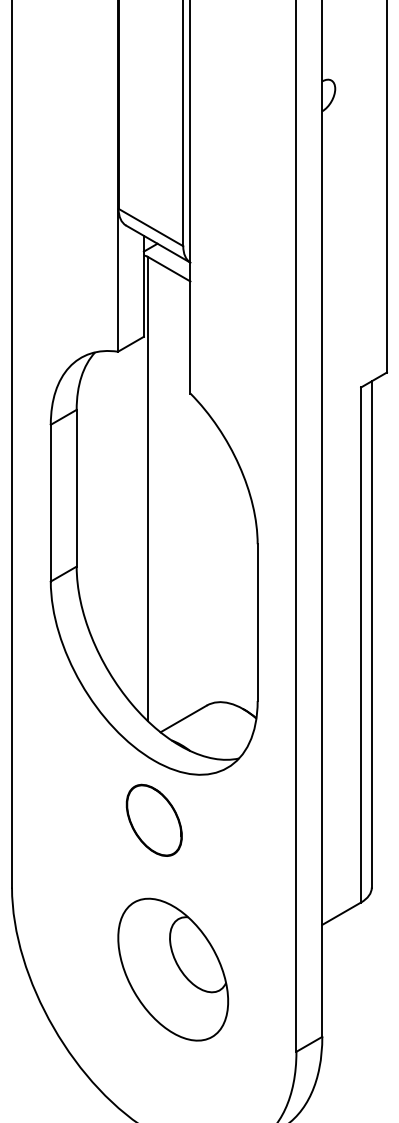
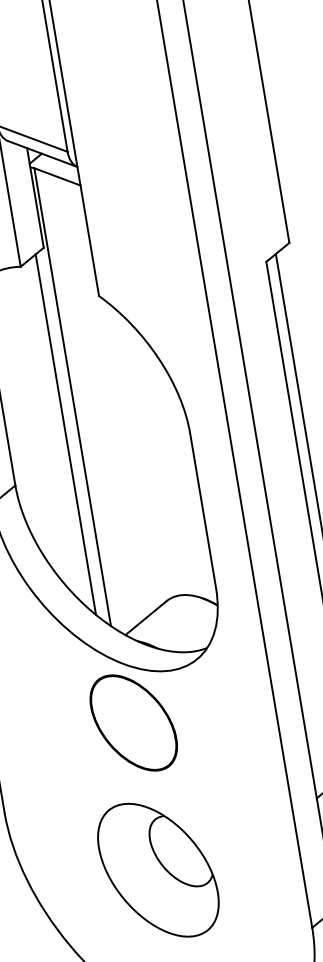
line: (134, 524) -> (65, 434), added
part: (154, 820) -> (134, 723), size x1.43
part: (172, 969) -> (157, 870), moved

